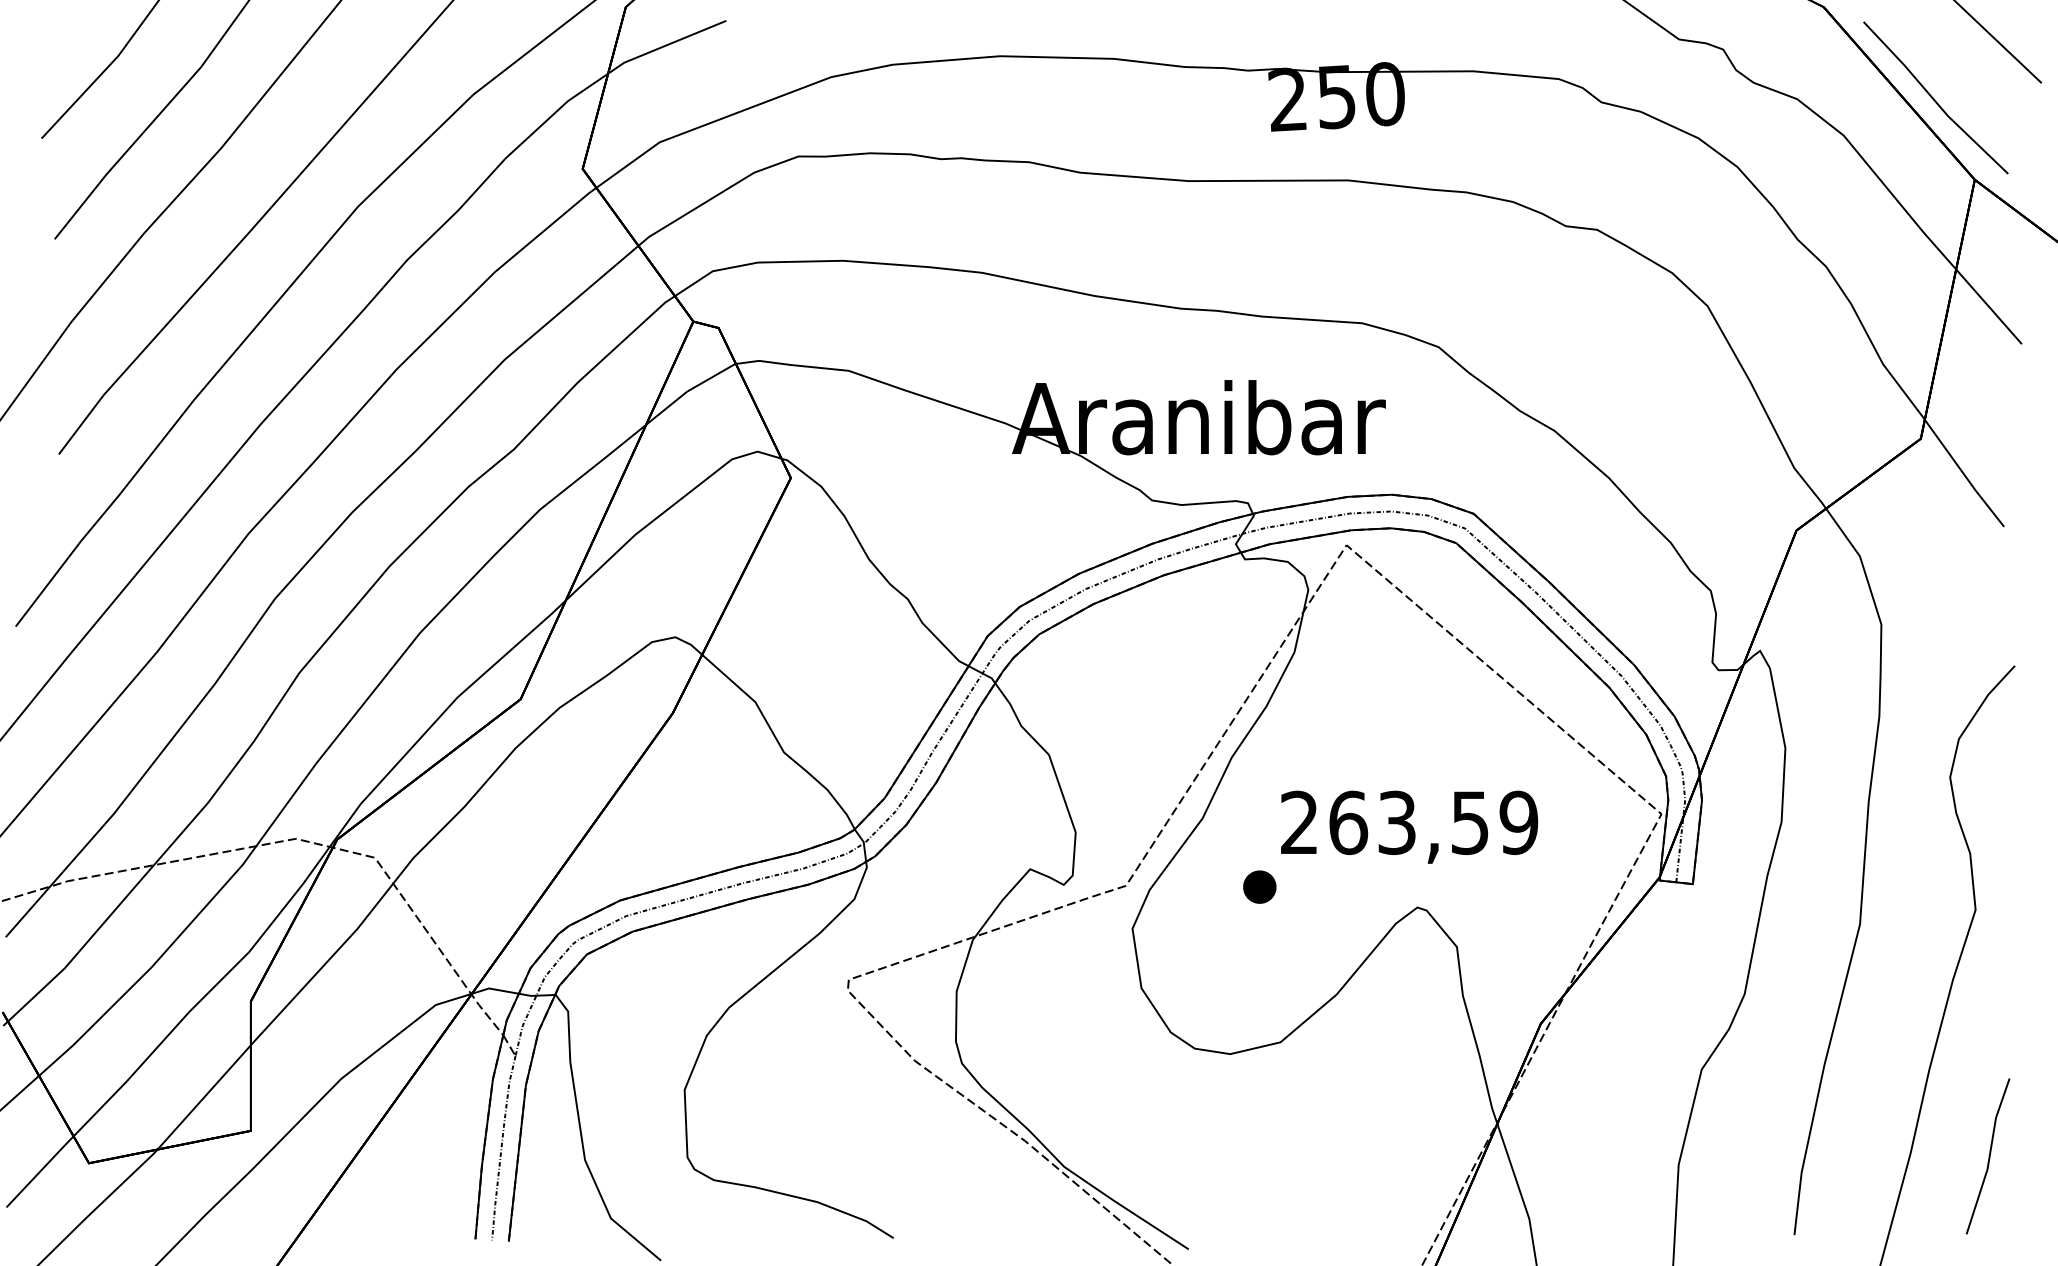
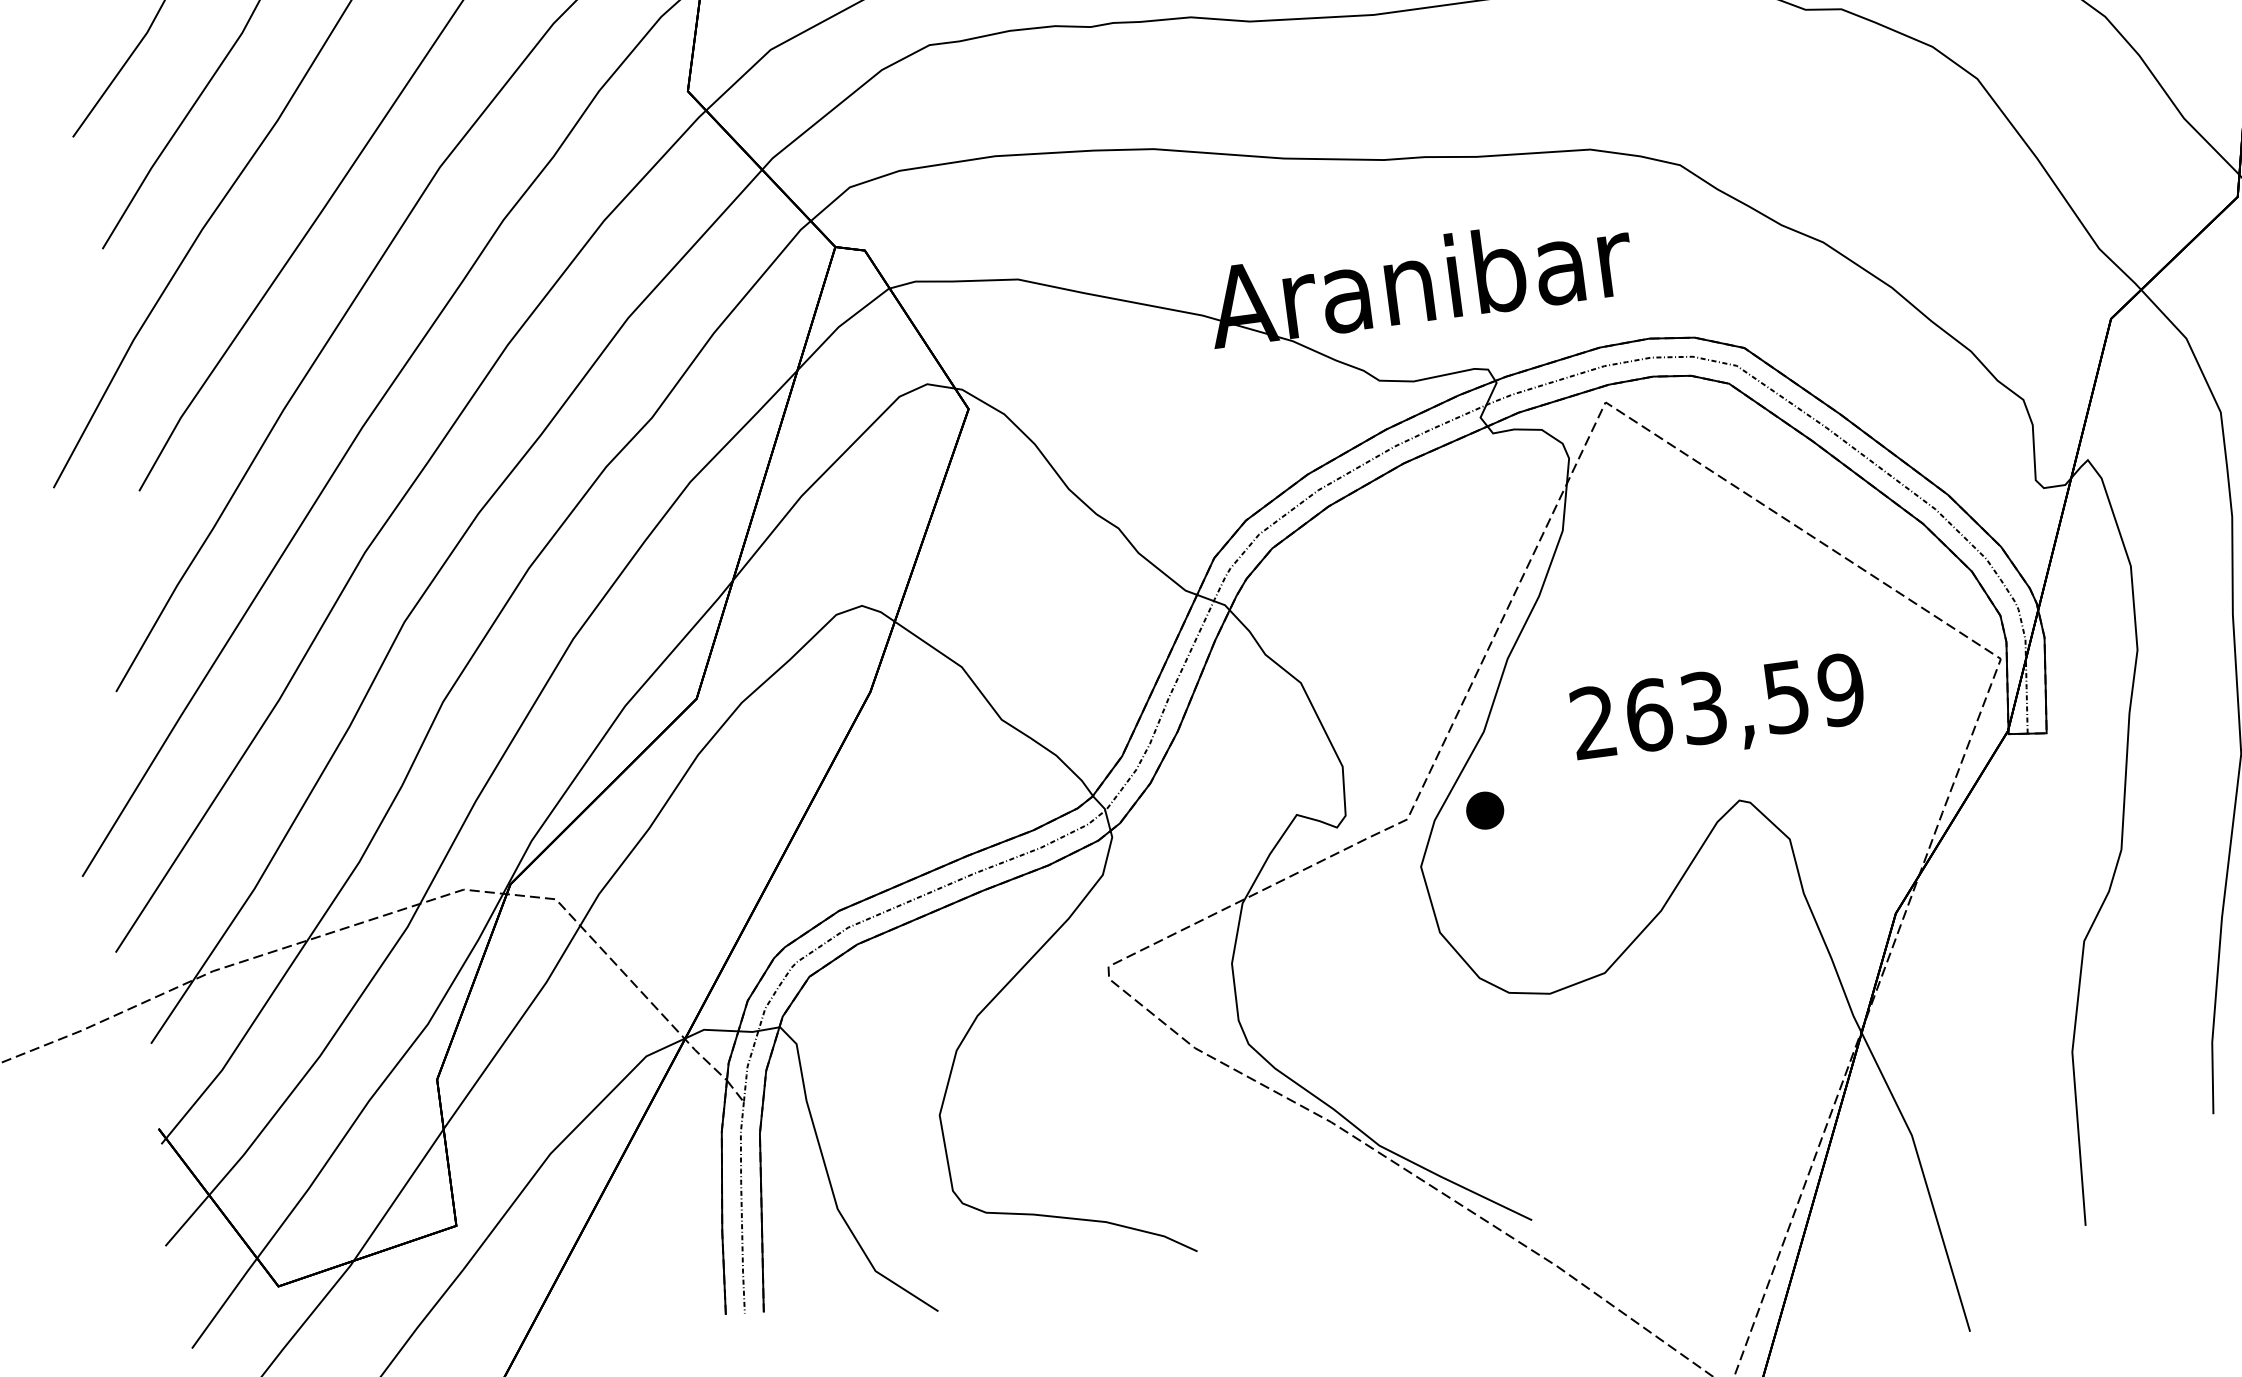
part: (1259, 886) -> (1484, 809), moved

